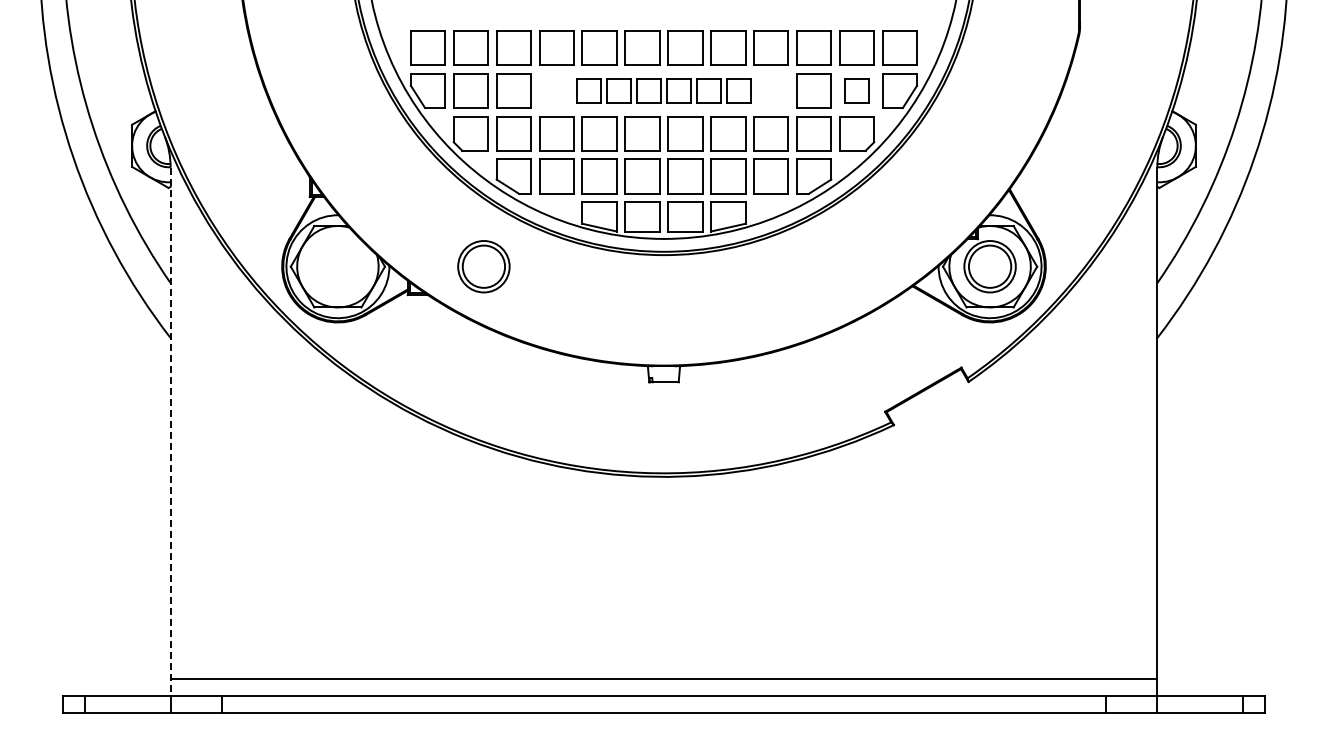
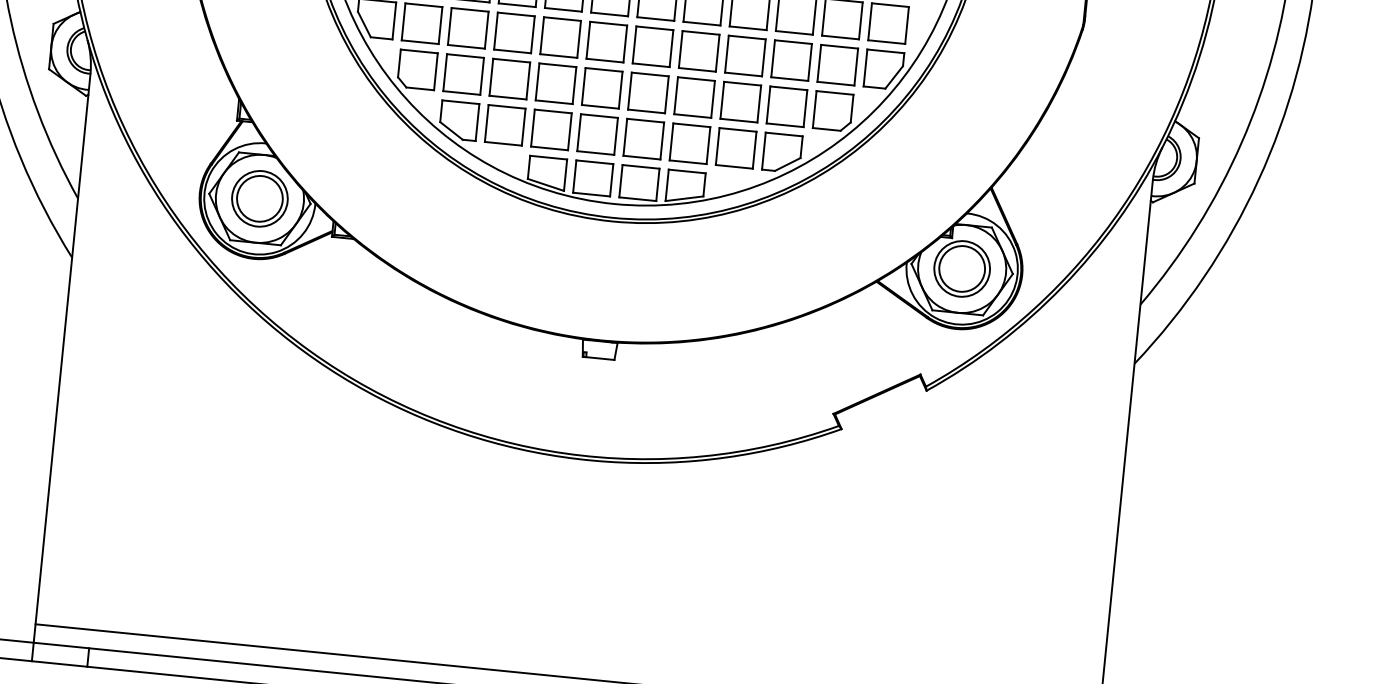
part: (663, 90) -> (629, 44), size x1.43
part: (856, 90) -> (837, 64), size x1.43
part: (483, 266) -> (259, 198), moved
line: (170, 432) -> (61, 359), dashed -> solid

